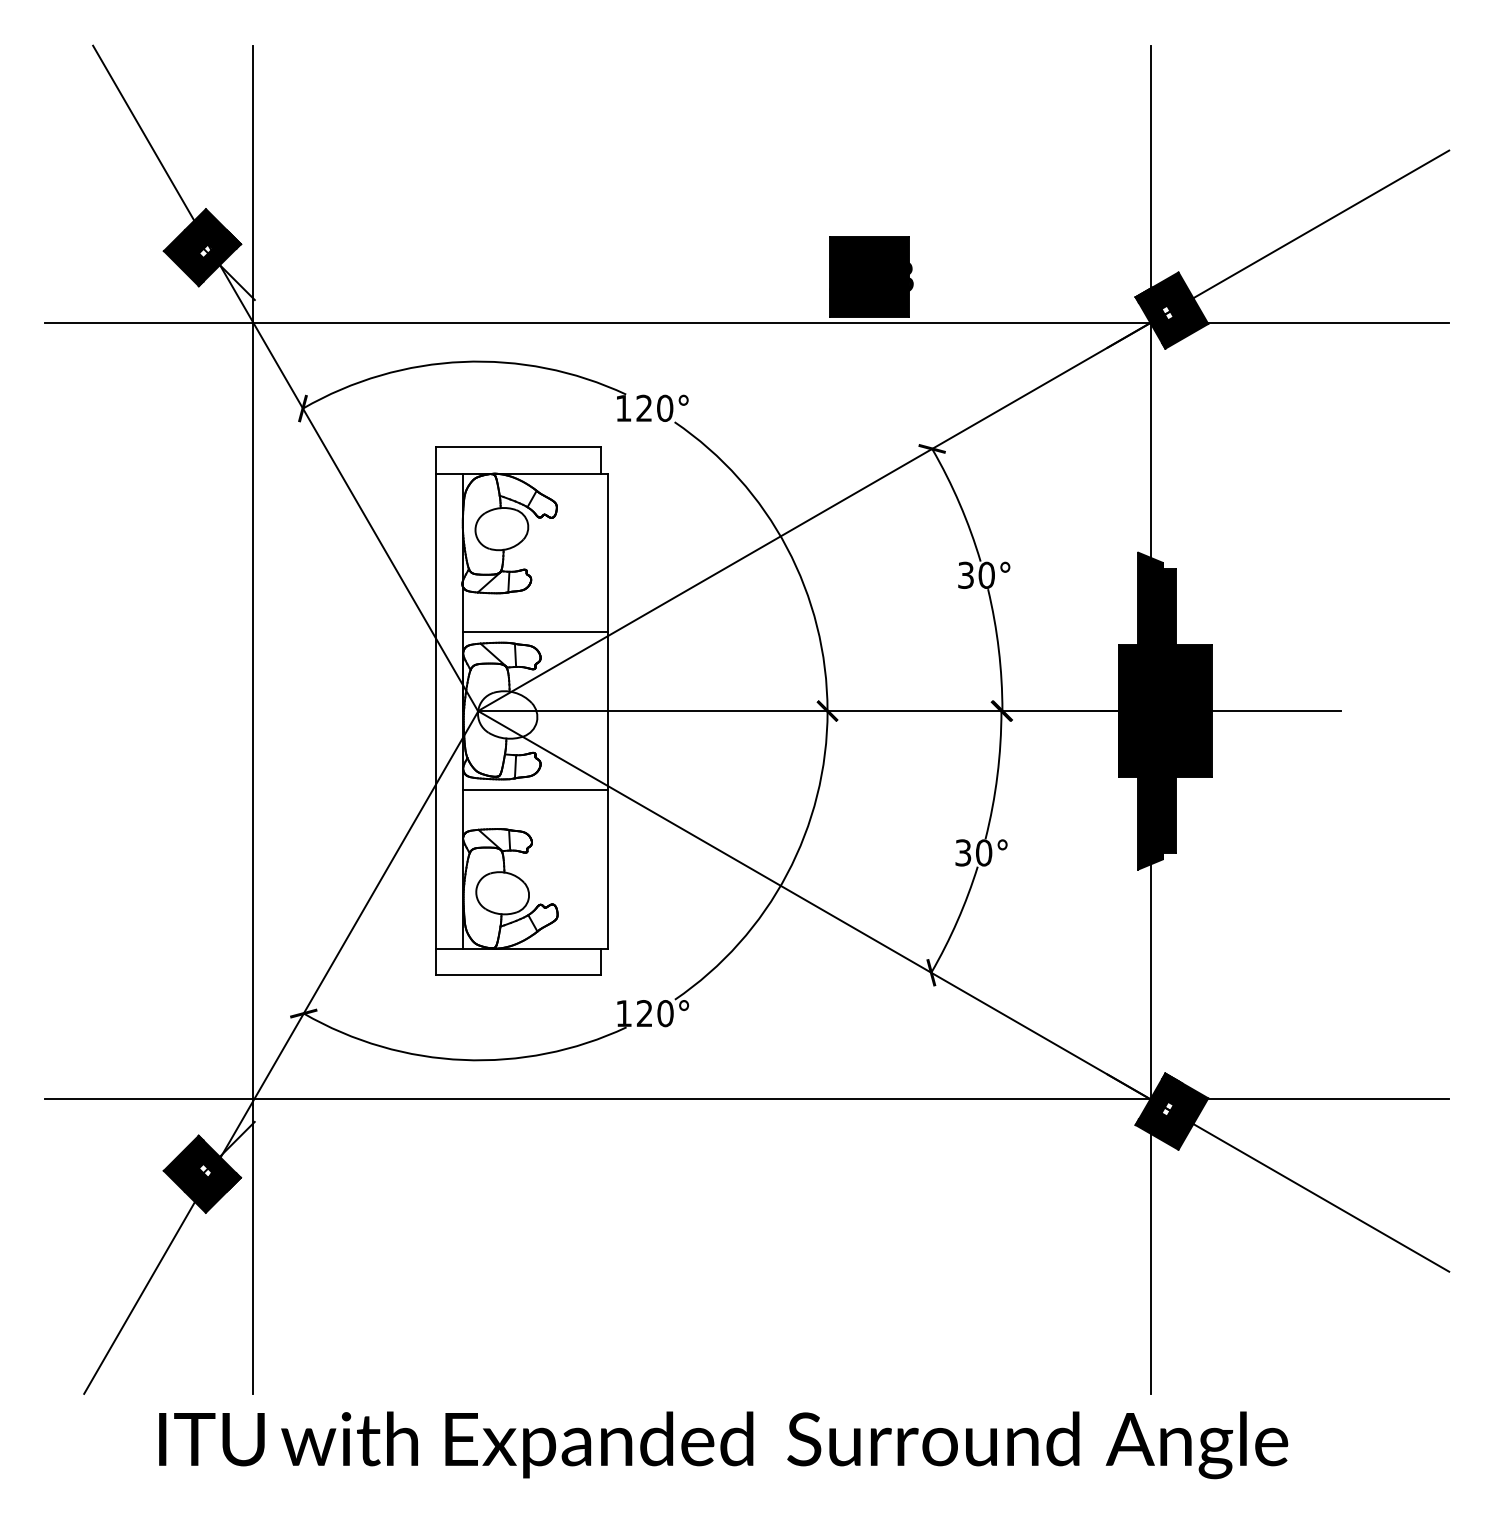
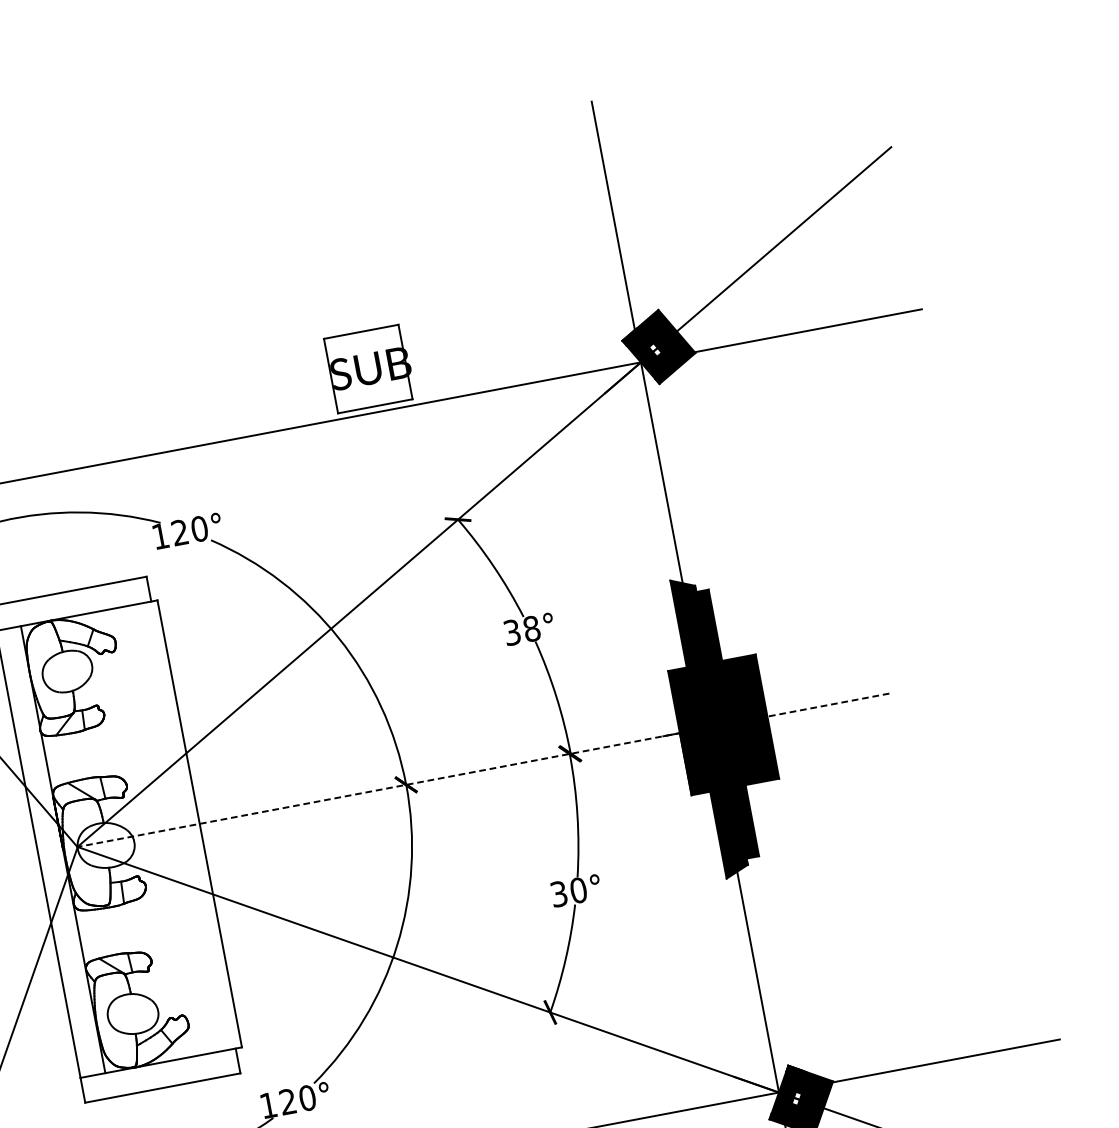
fill: (868, 276) -> (367, 368), removed
text: (986, 575) -> (531, 629), 30° -> 38°
line: (535, 631) -> (117, 761), removed
line: (909, 711) -> (483, 770), solid -> dashed
line: (535, 790) -> (145, 911), removed

